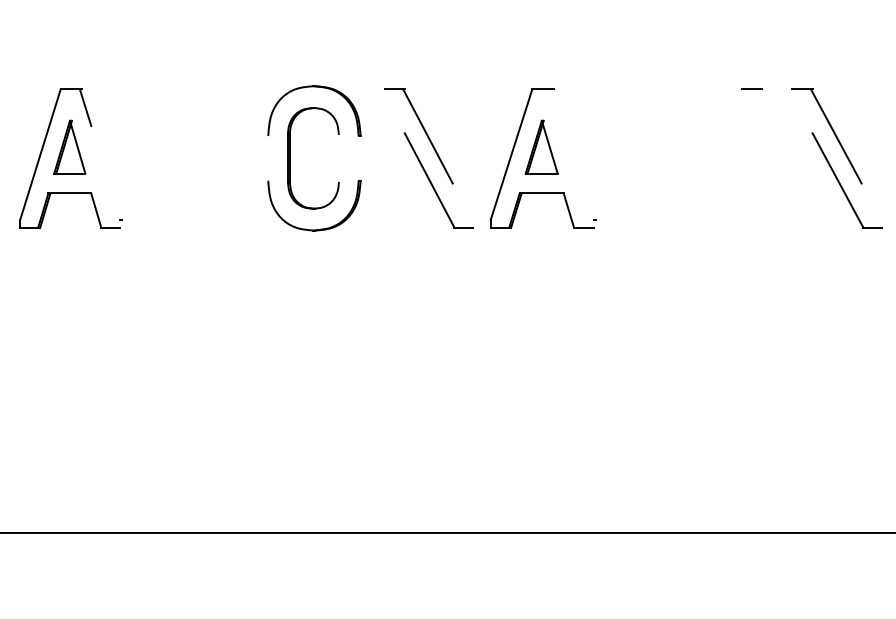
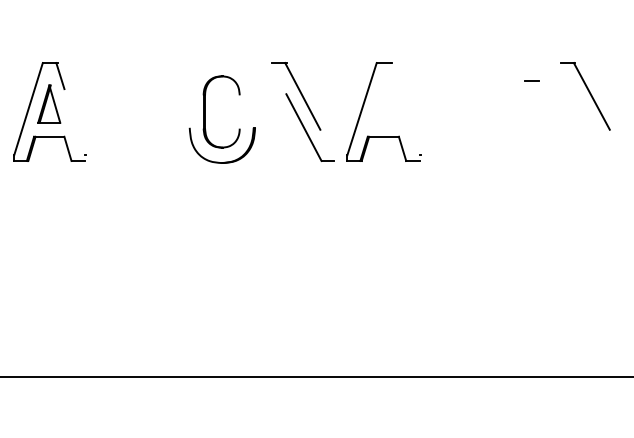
part: (314, 87) -> (222, 61), removed
line: (751, 88) -> (531, 80), moved
part: (541, 146) -> (383, 103), removed
part: (840, 182) -> (594, 129), removed

